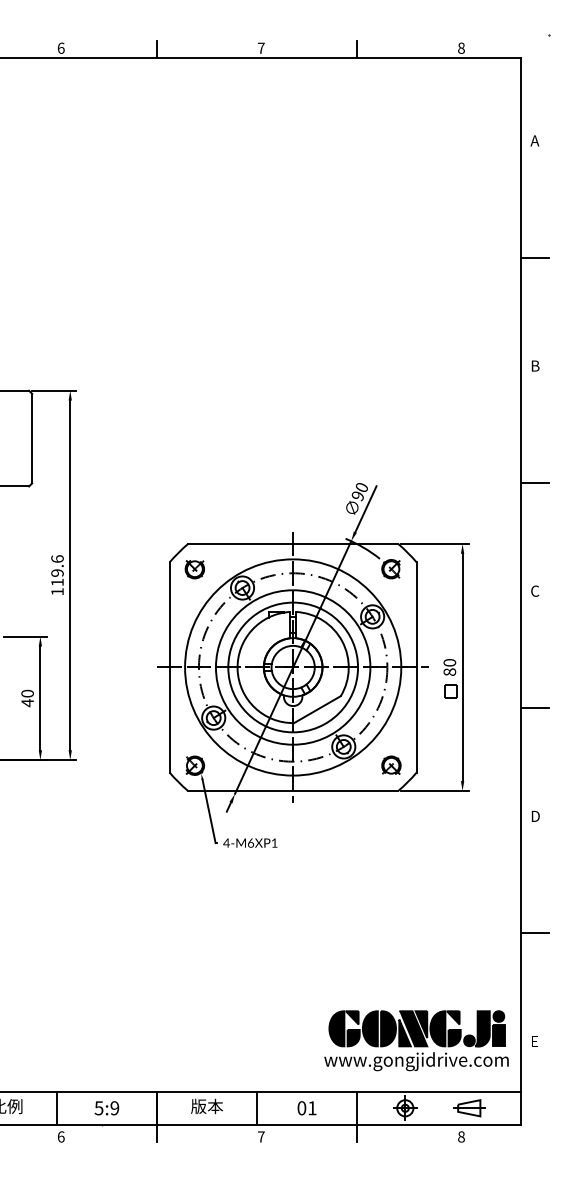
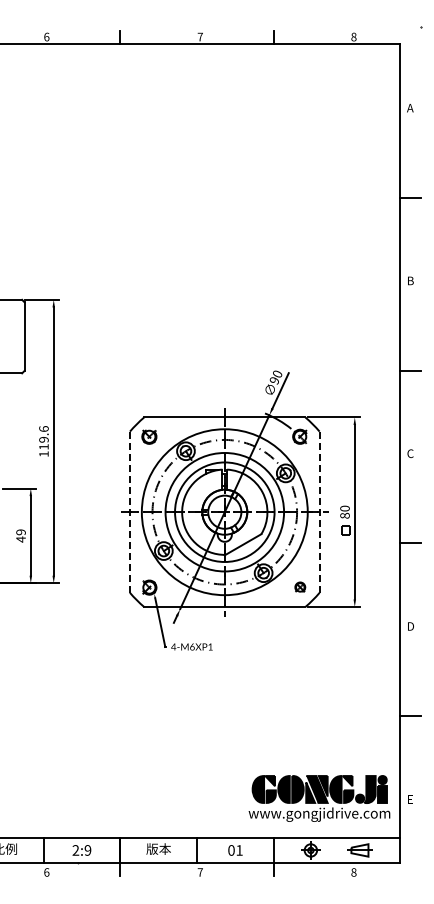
line: (170, 667) -> (130, 512), solid -> dashed
line: (416, 667) -> (319, 512), solid -> dashed
text: (26, 693) -> (20, 532), 40 -> 49
part: (391, 764) -> (300, 586), size x0.7
text: (98, 1108) -> (75, 850), 5:9 -> 2:9

